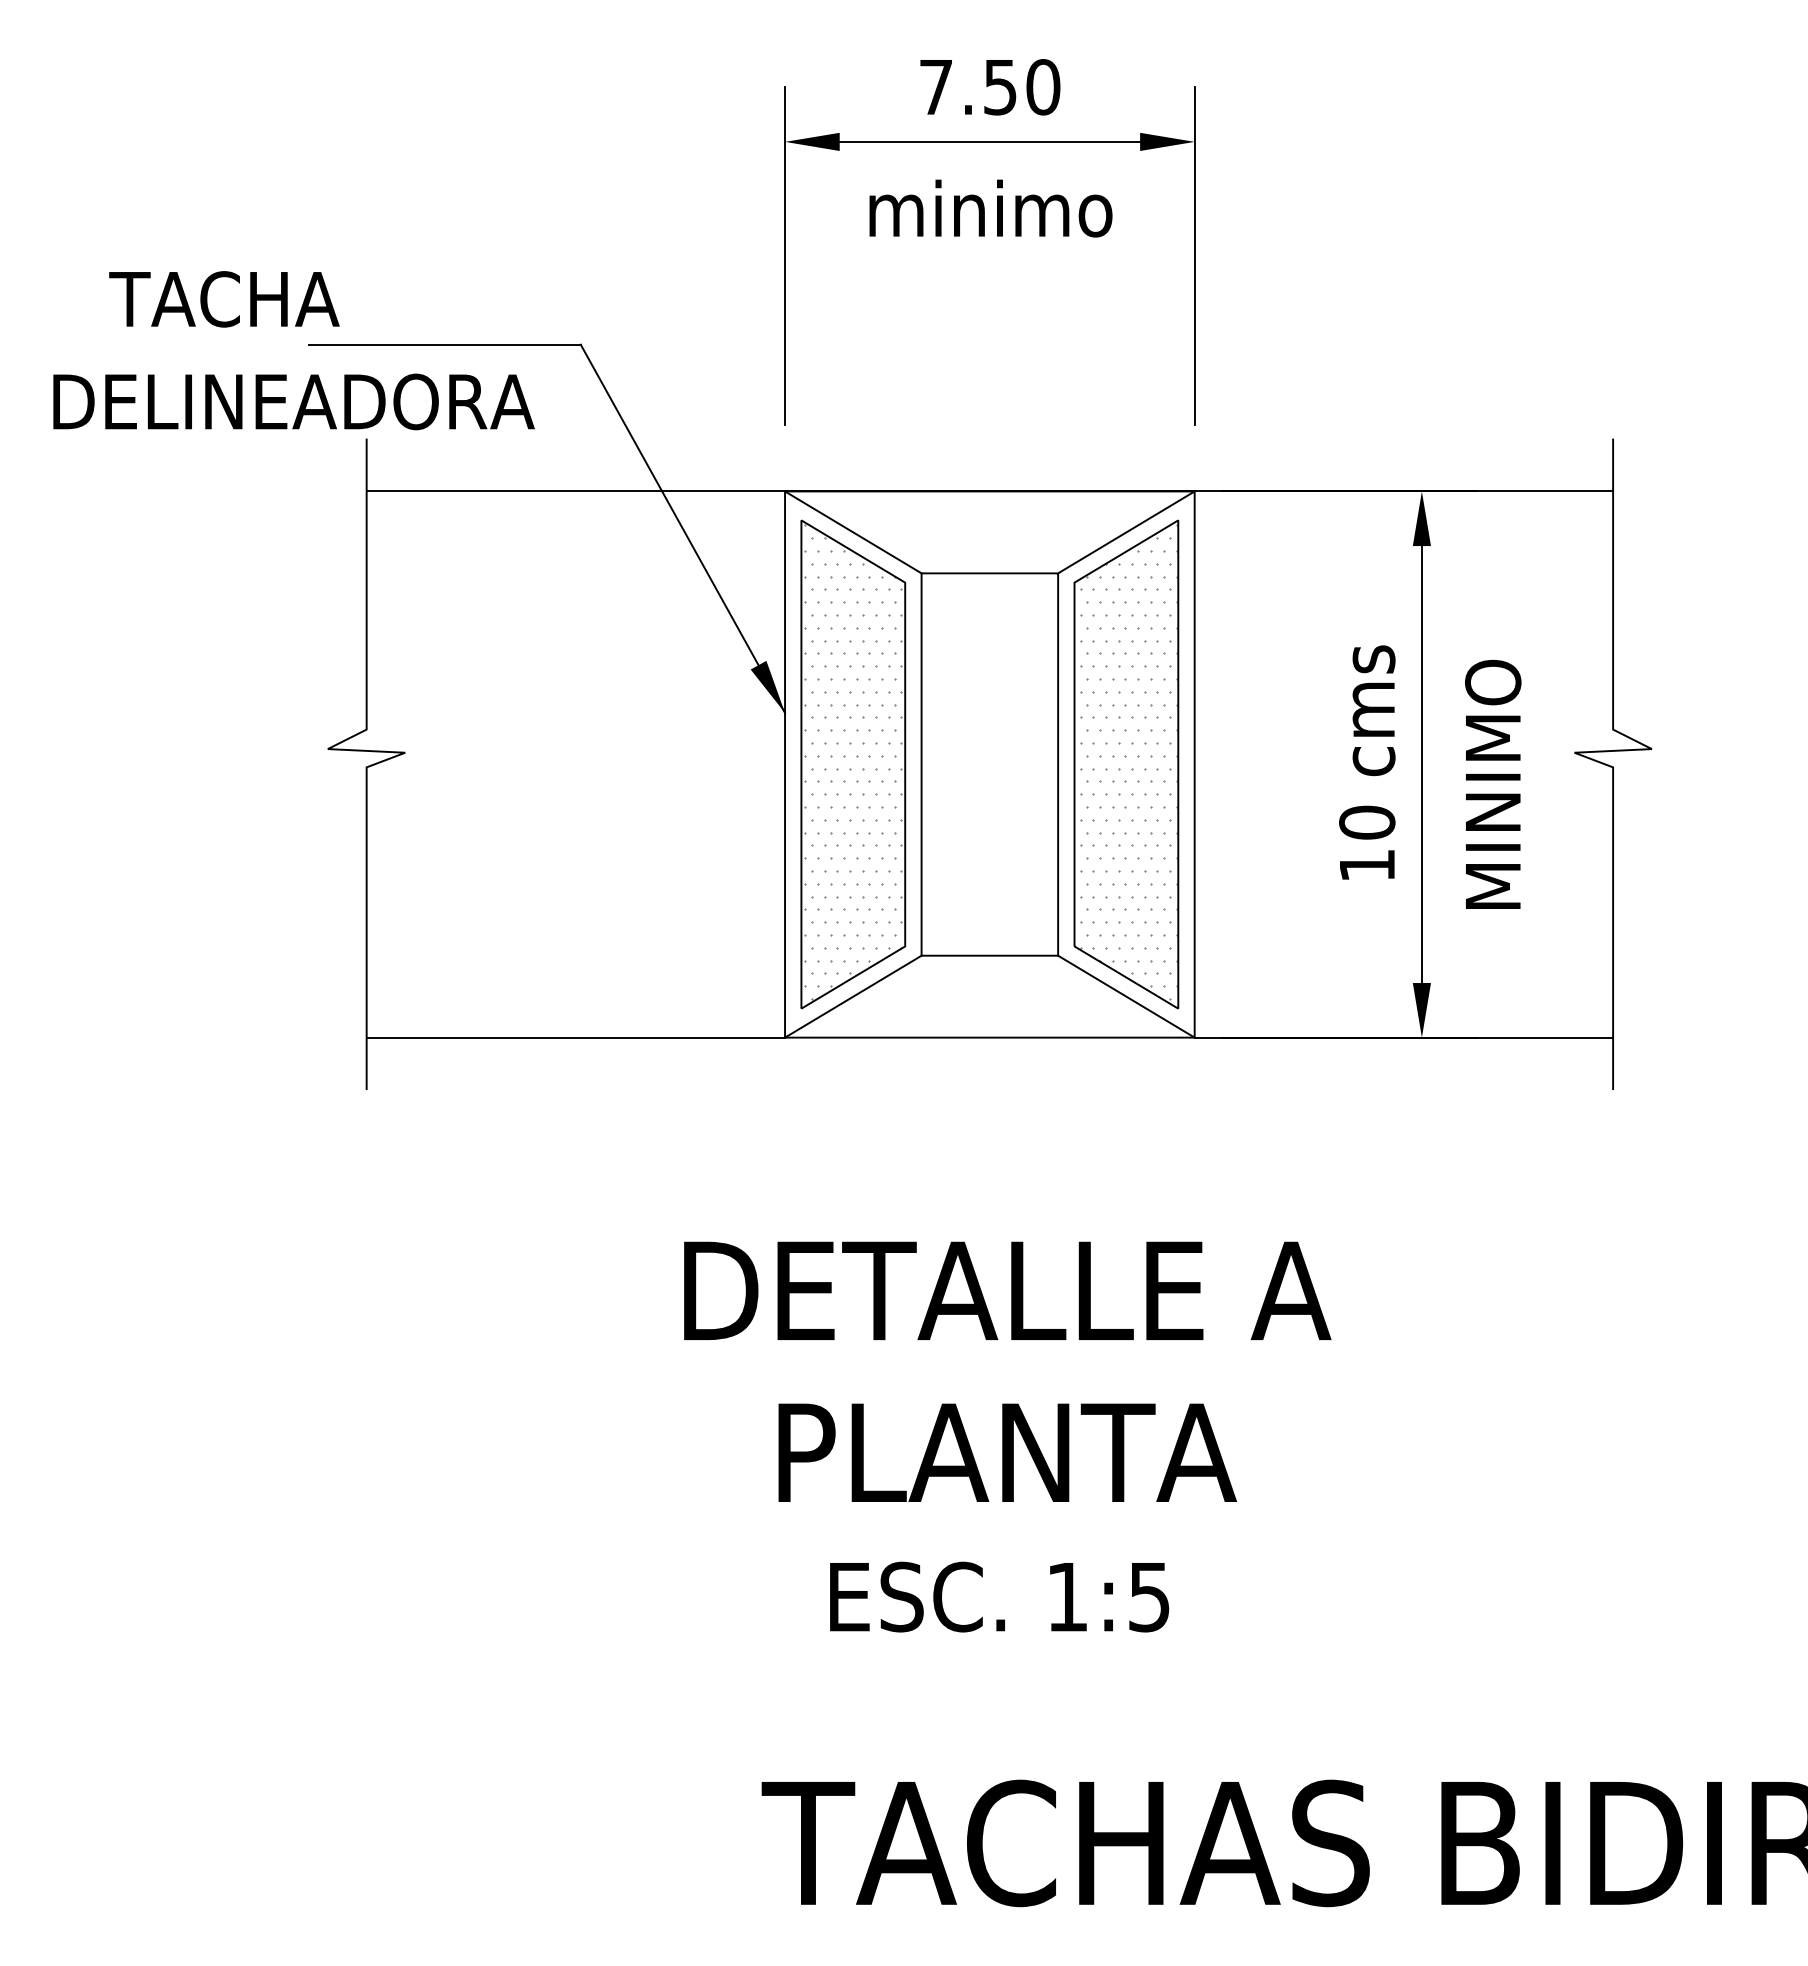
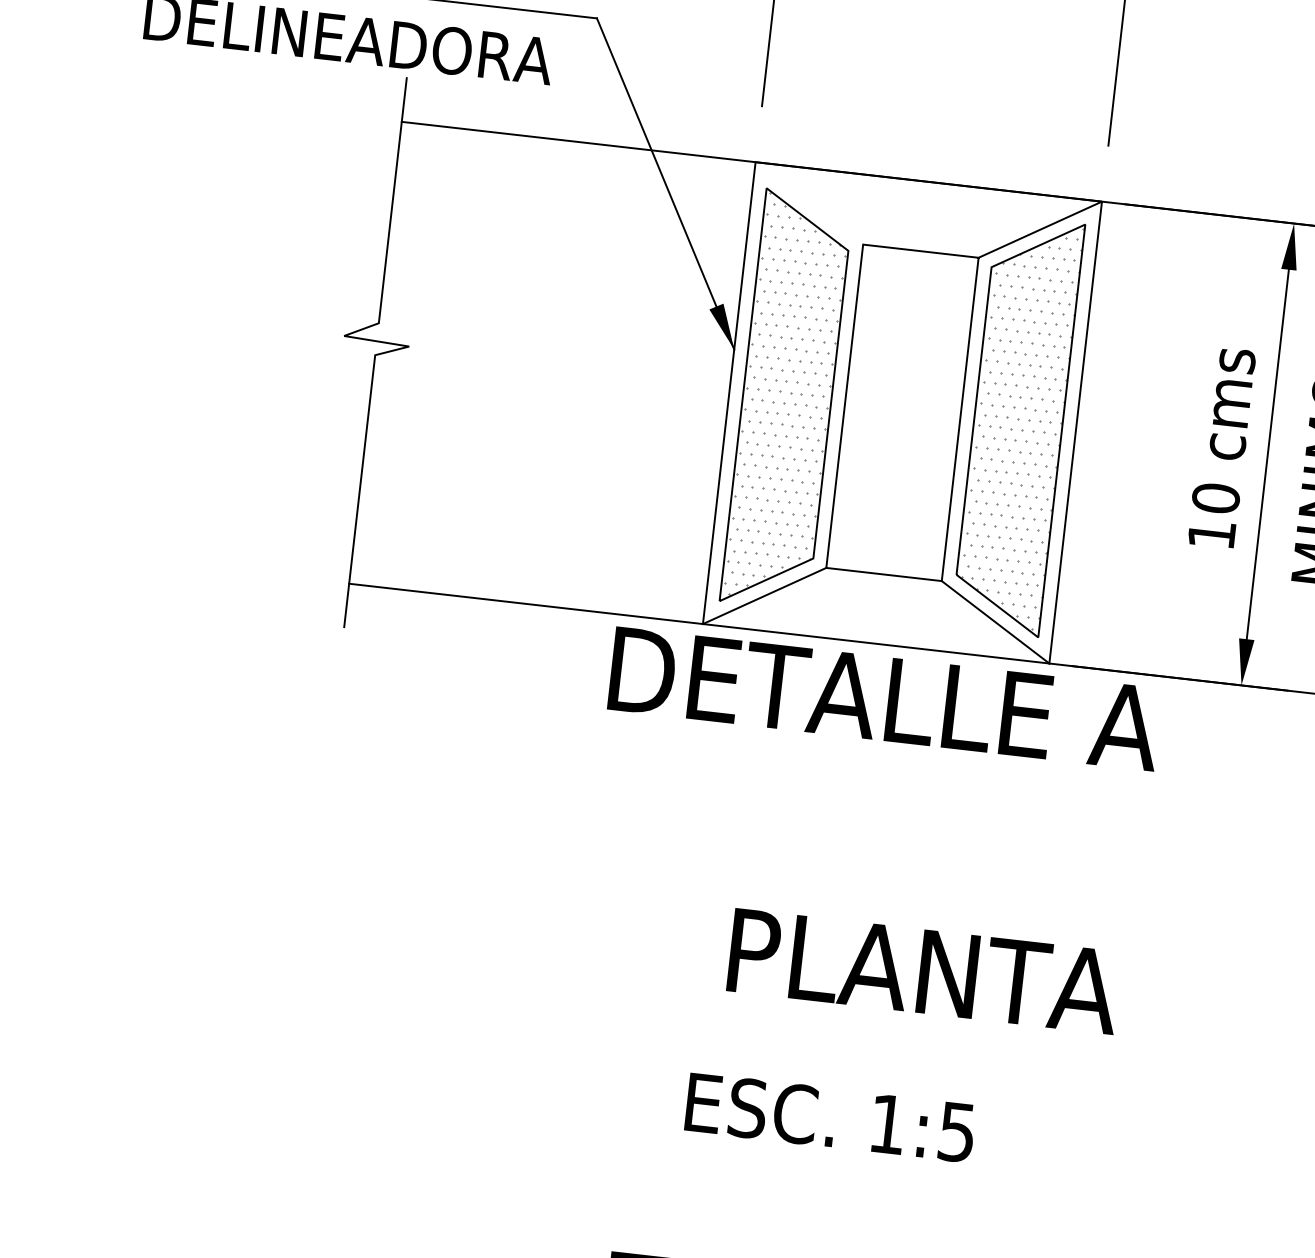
line: (853, 532) -> (809, 203), removed
text: (1007, 1290) -> (885, 698), moved
text: (1007, 1452) -> (924, 971), moved

